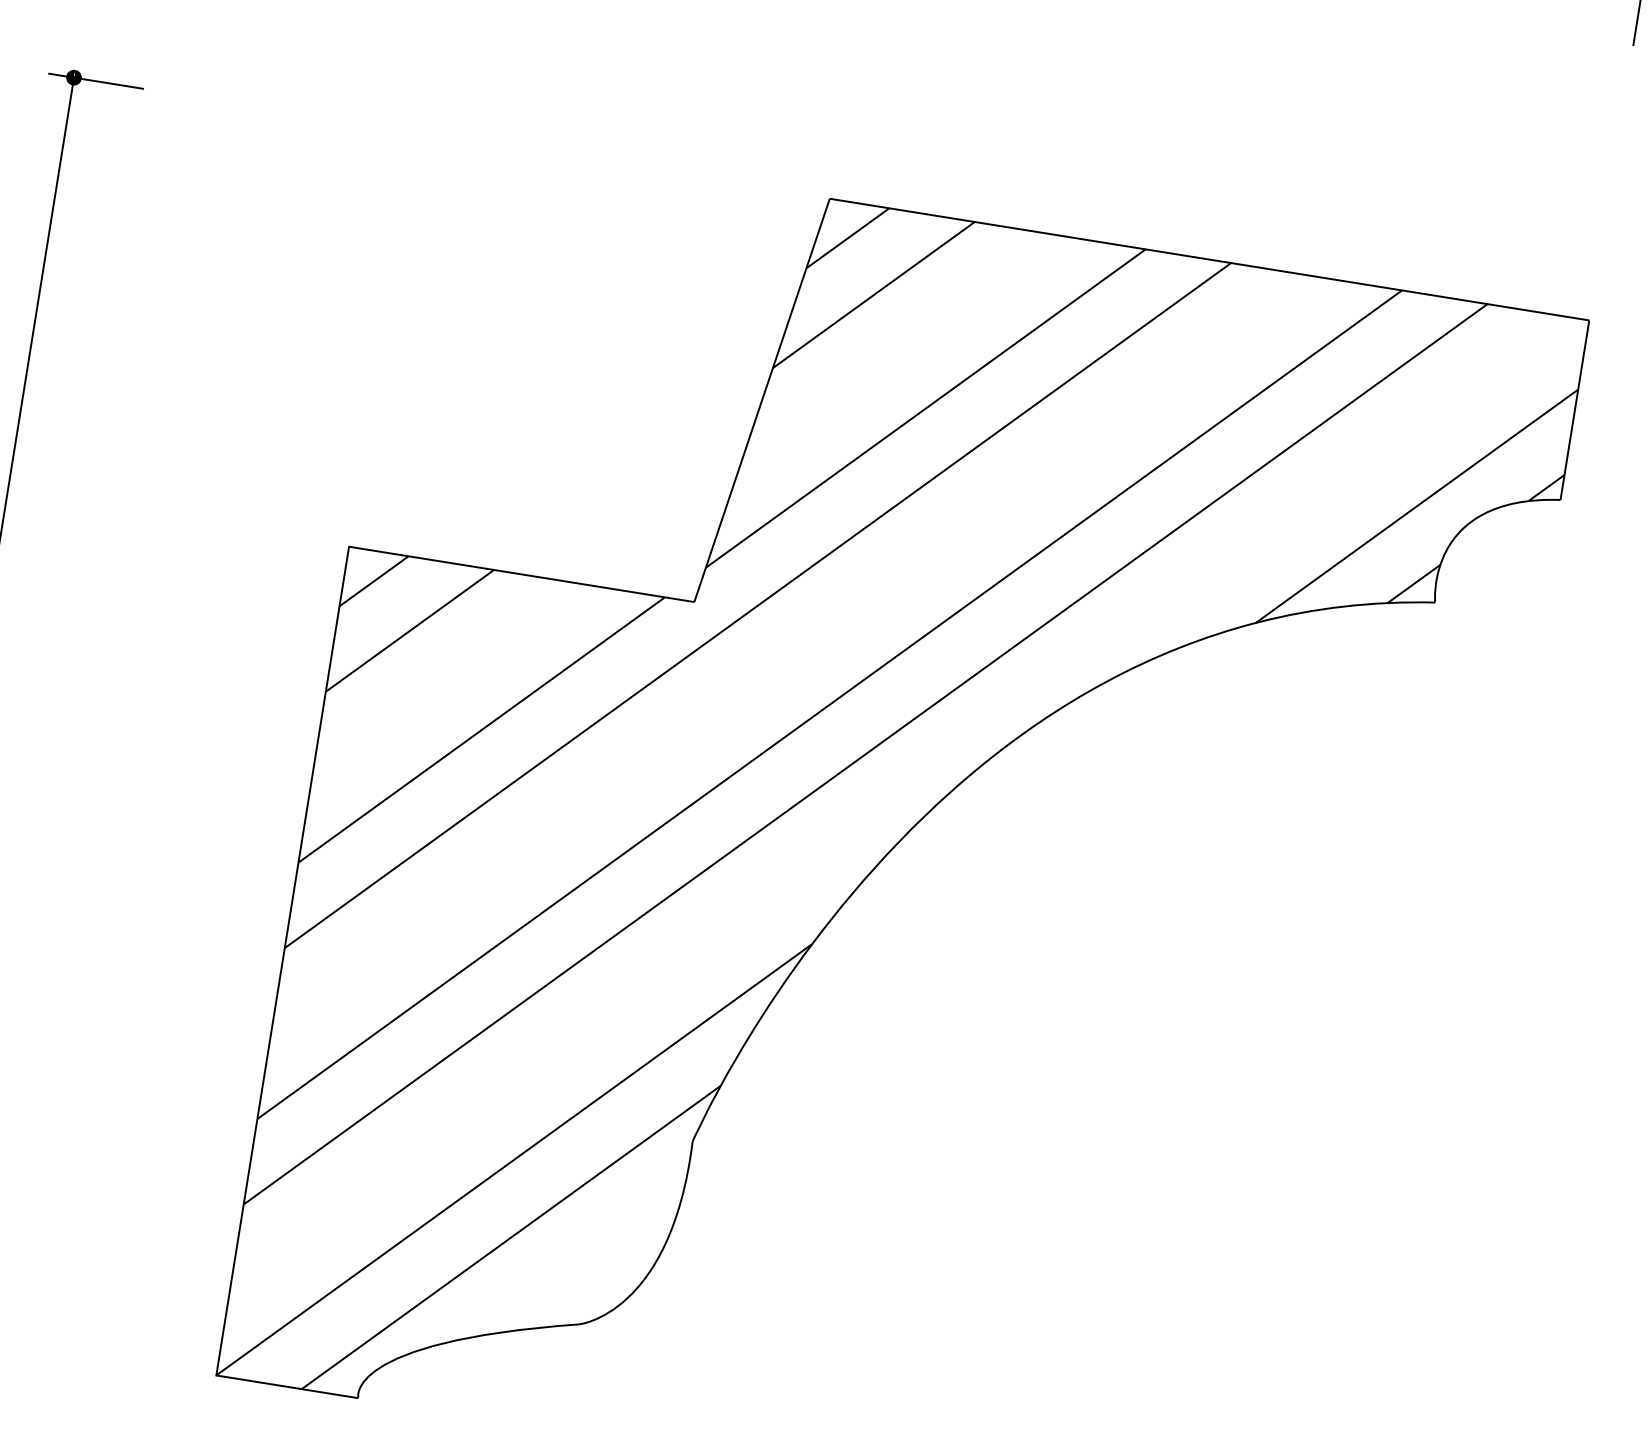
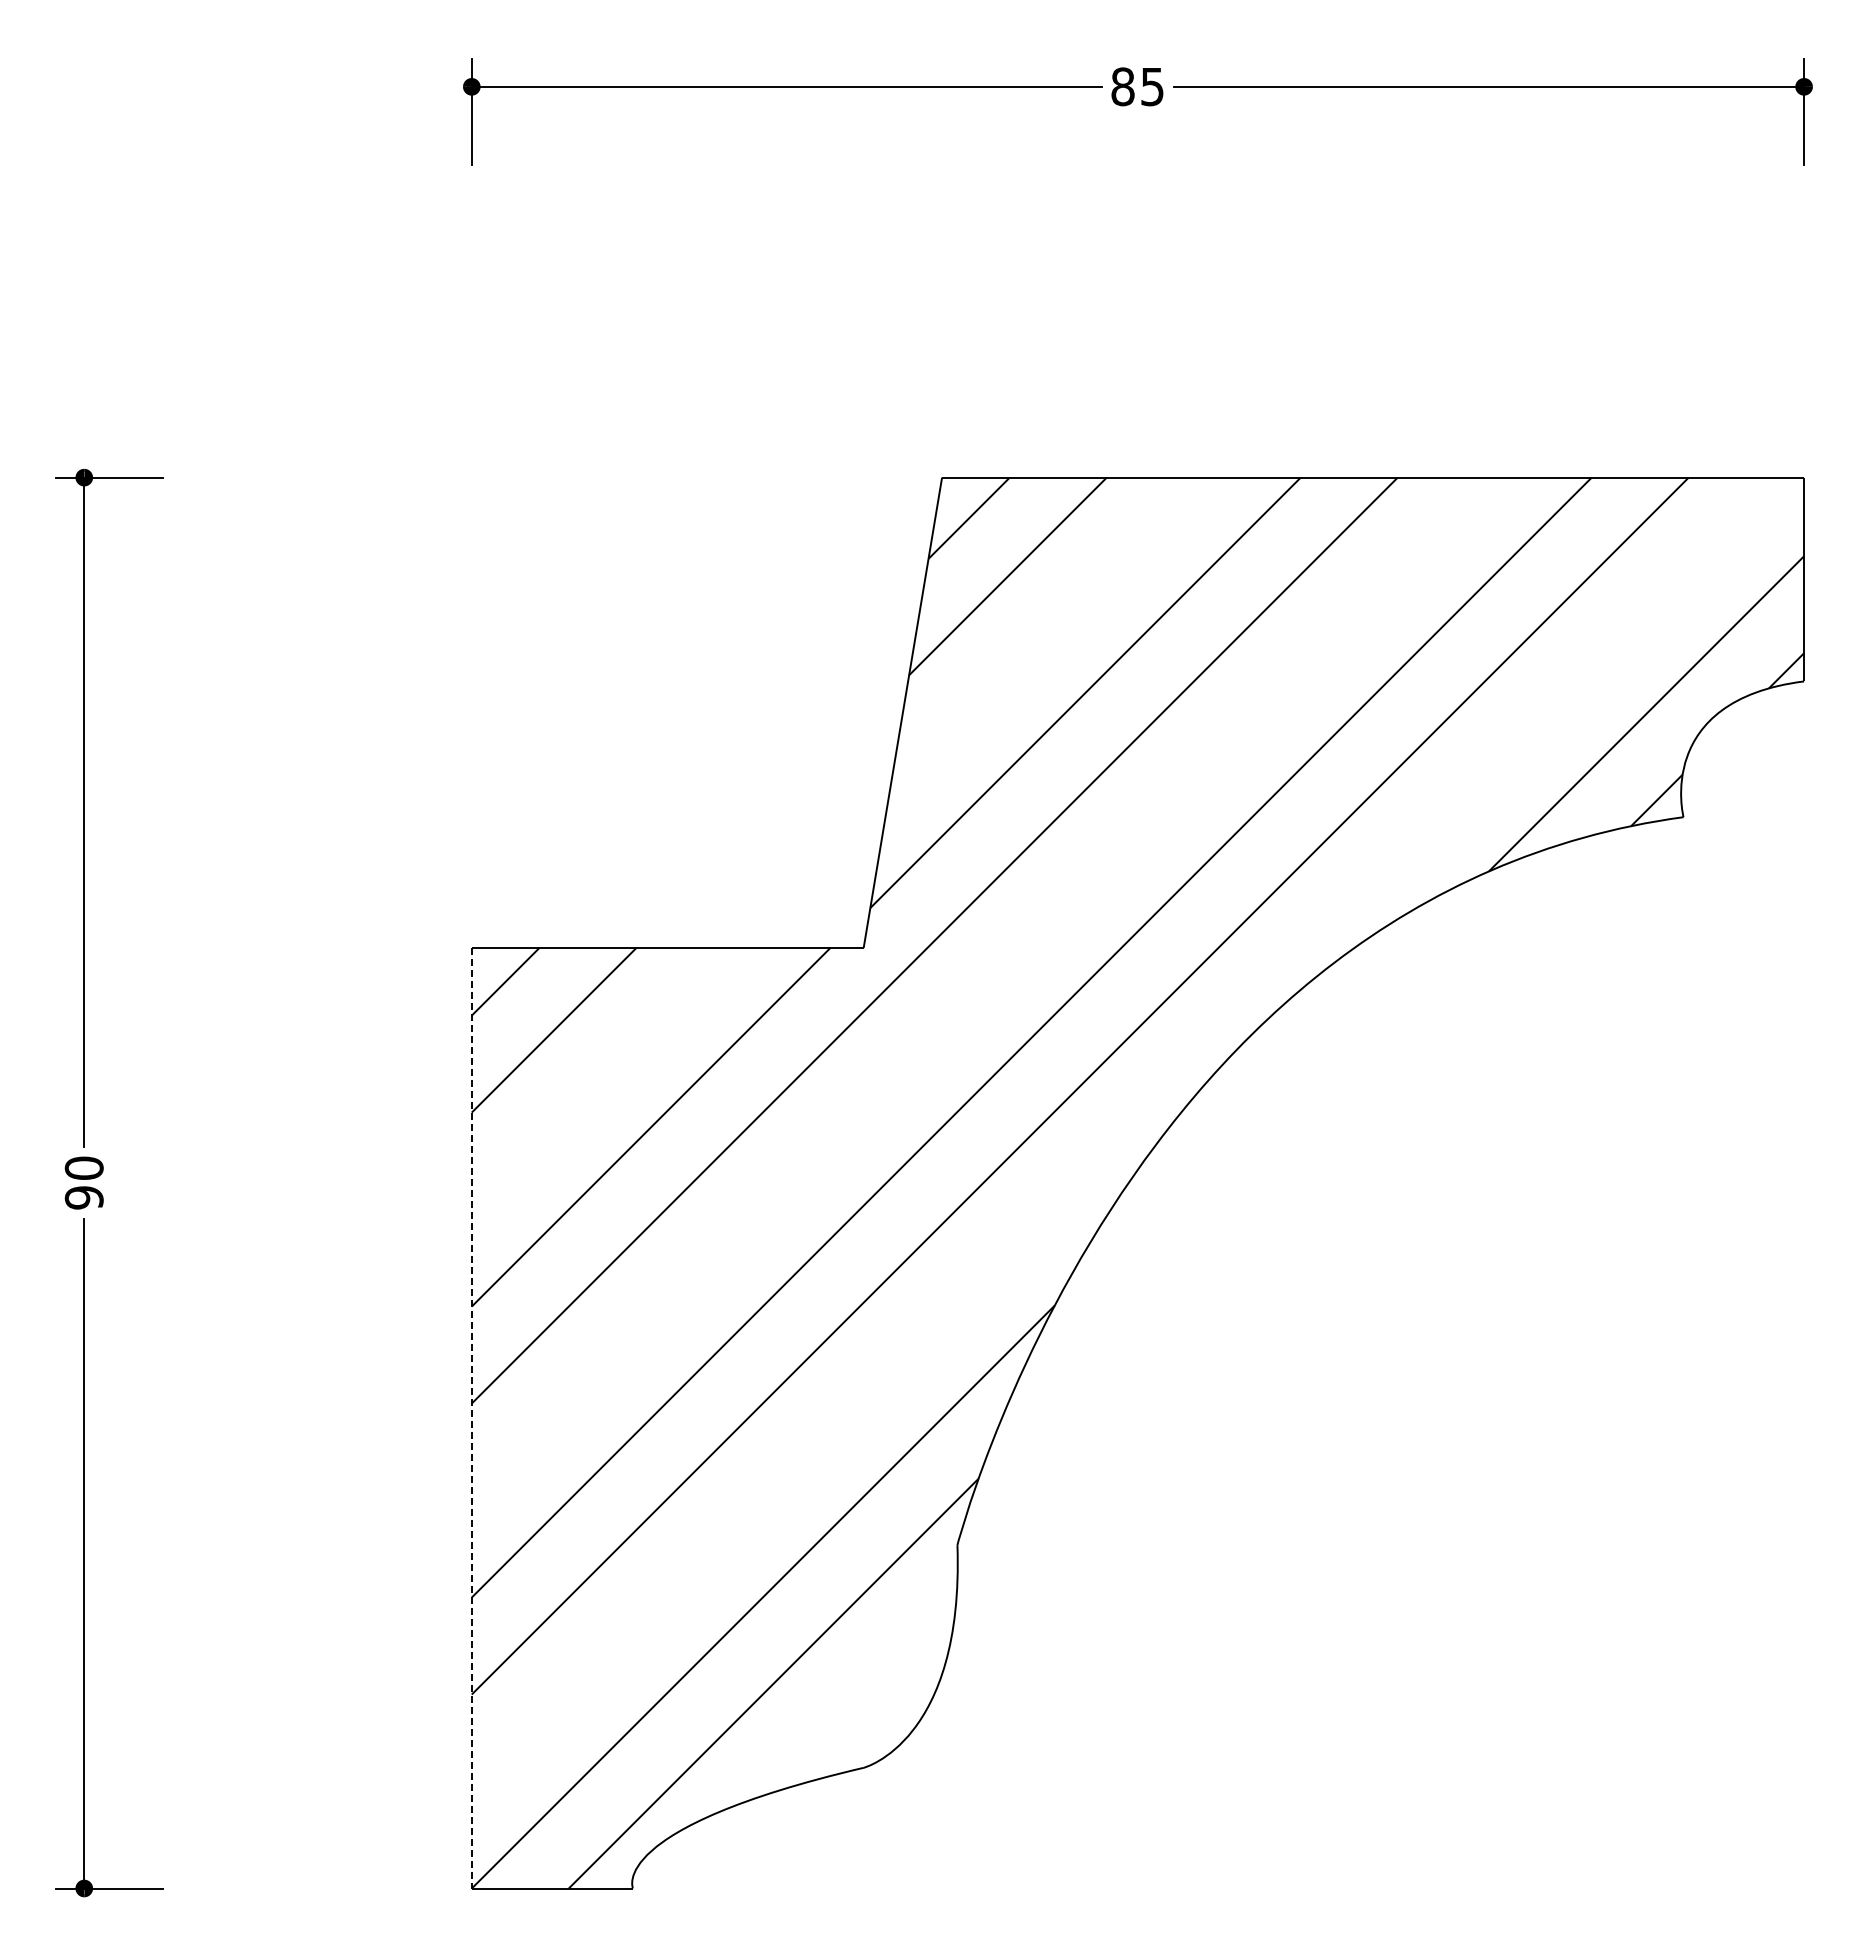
line: (282, 961) -> (471, 1418), solid -> dashed

